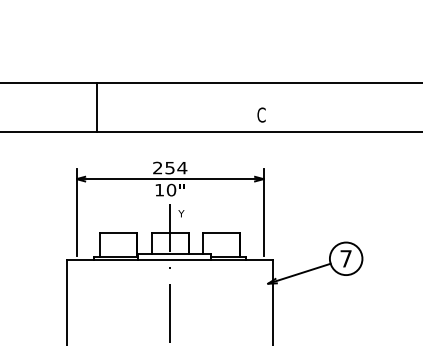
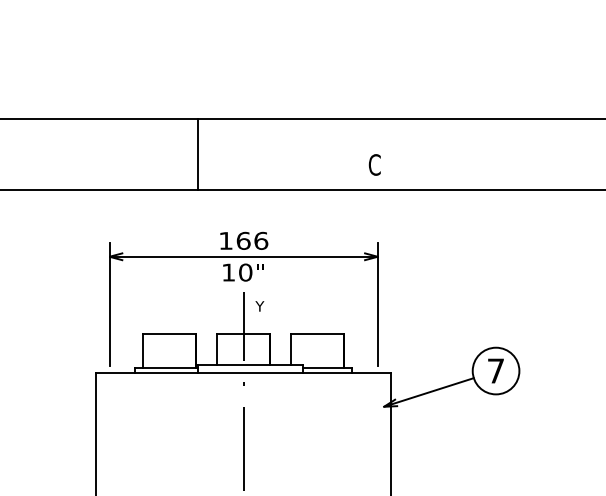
line: (97, 107) -> (198, 154), moved
text: (170, 167) -> (244, 240), 254 -> 166

